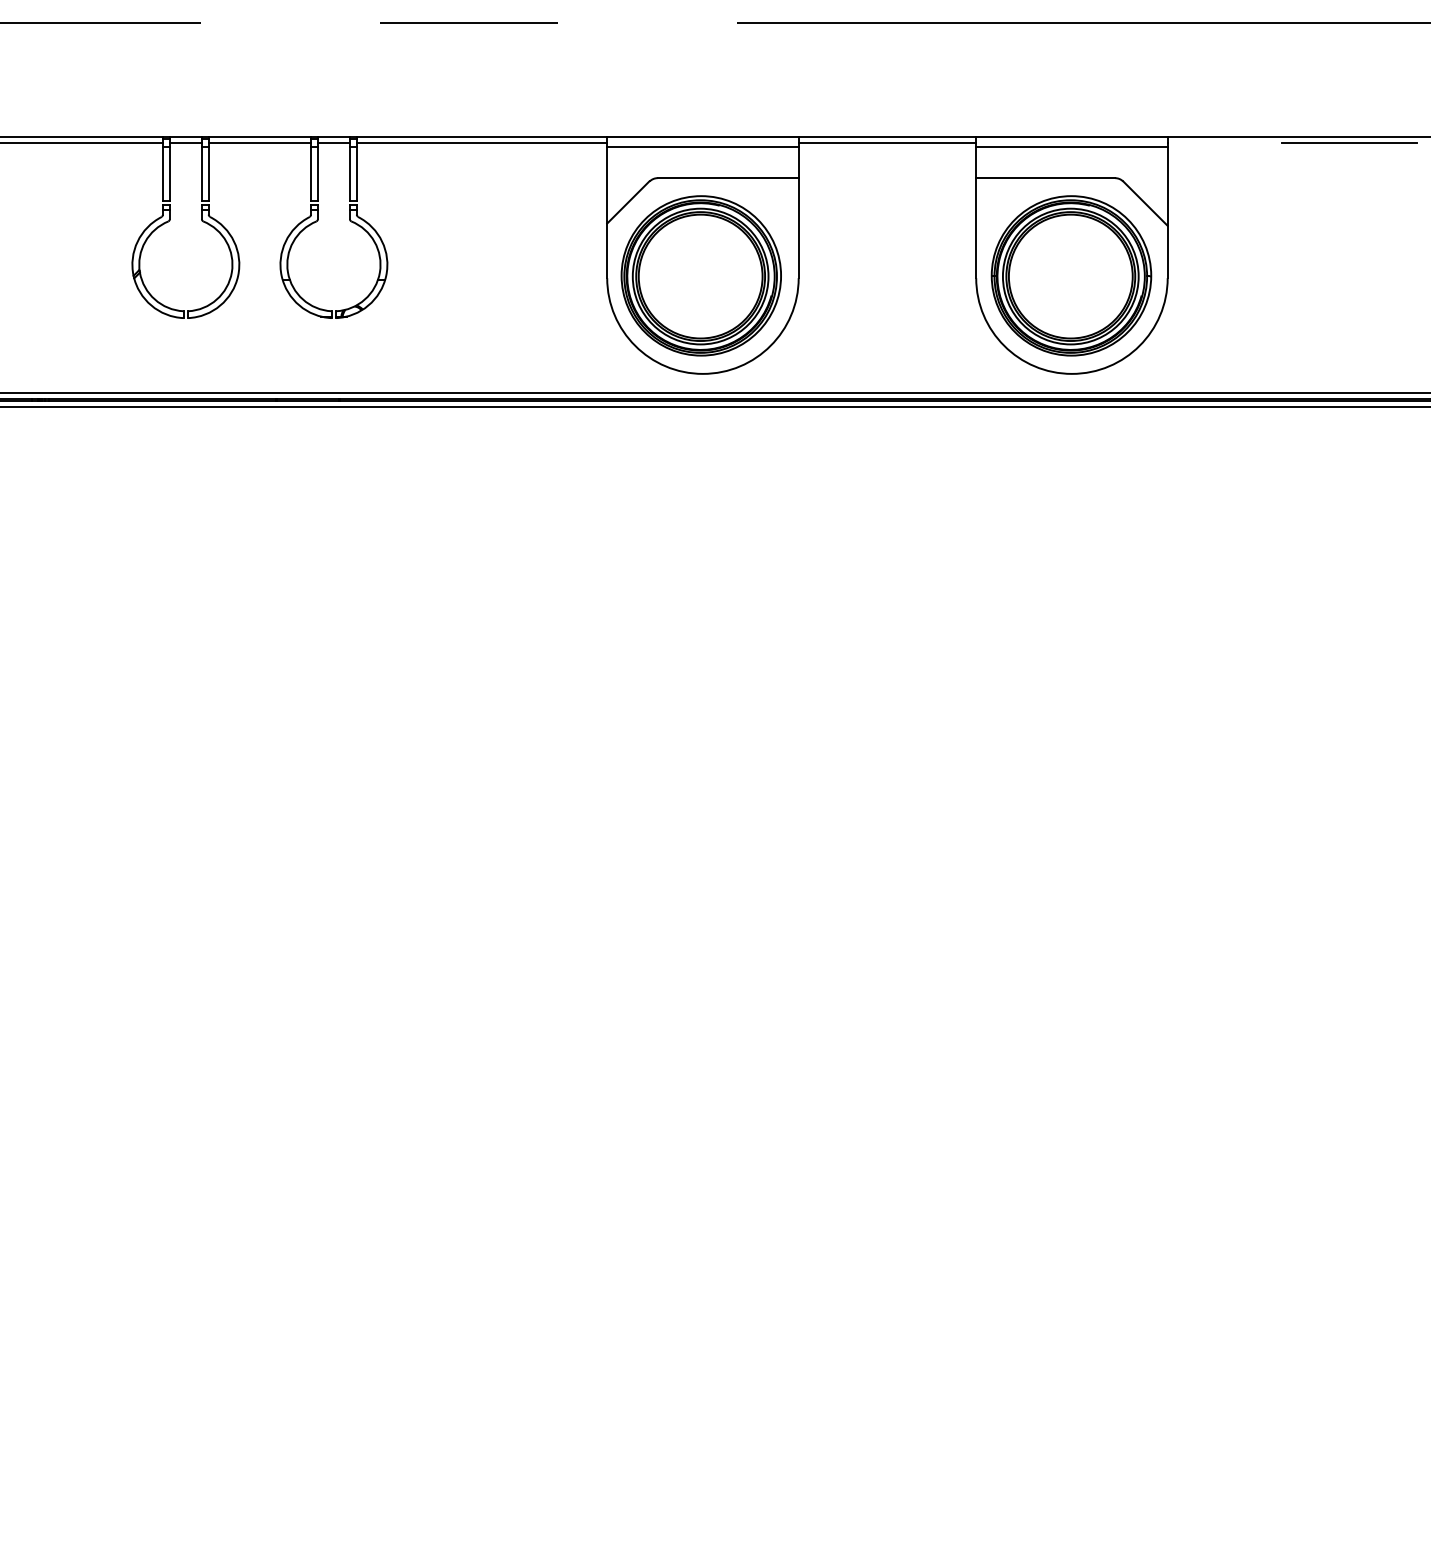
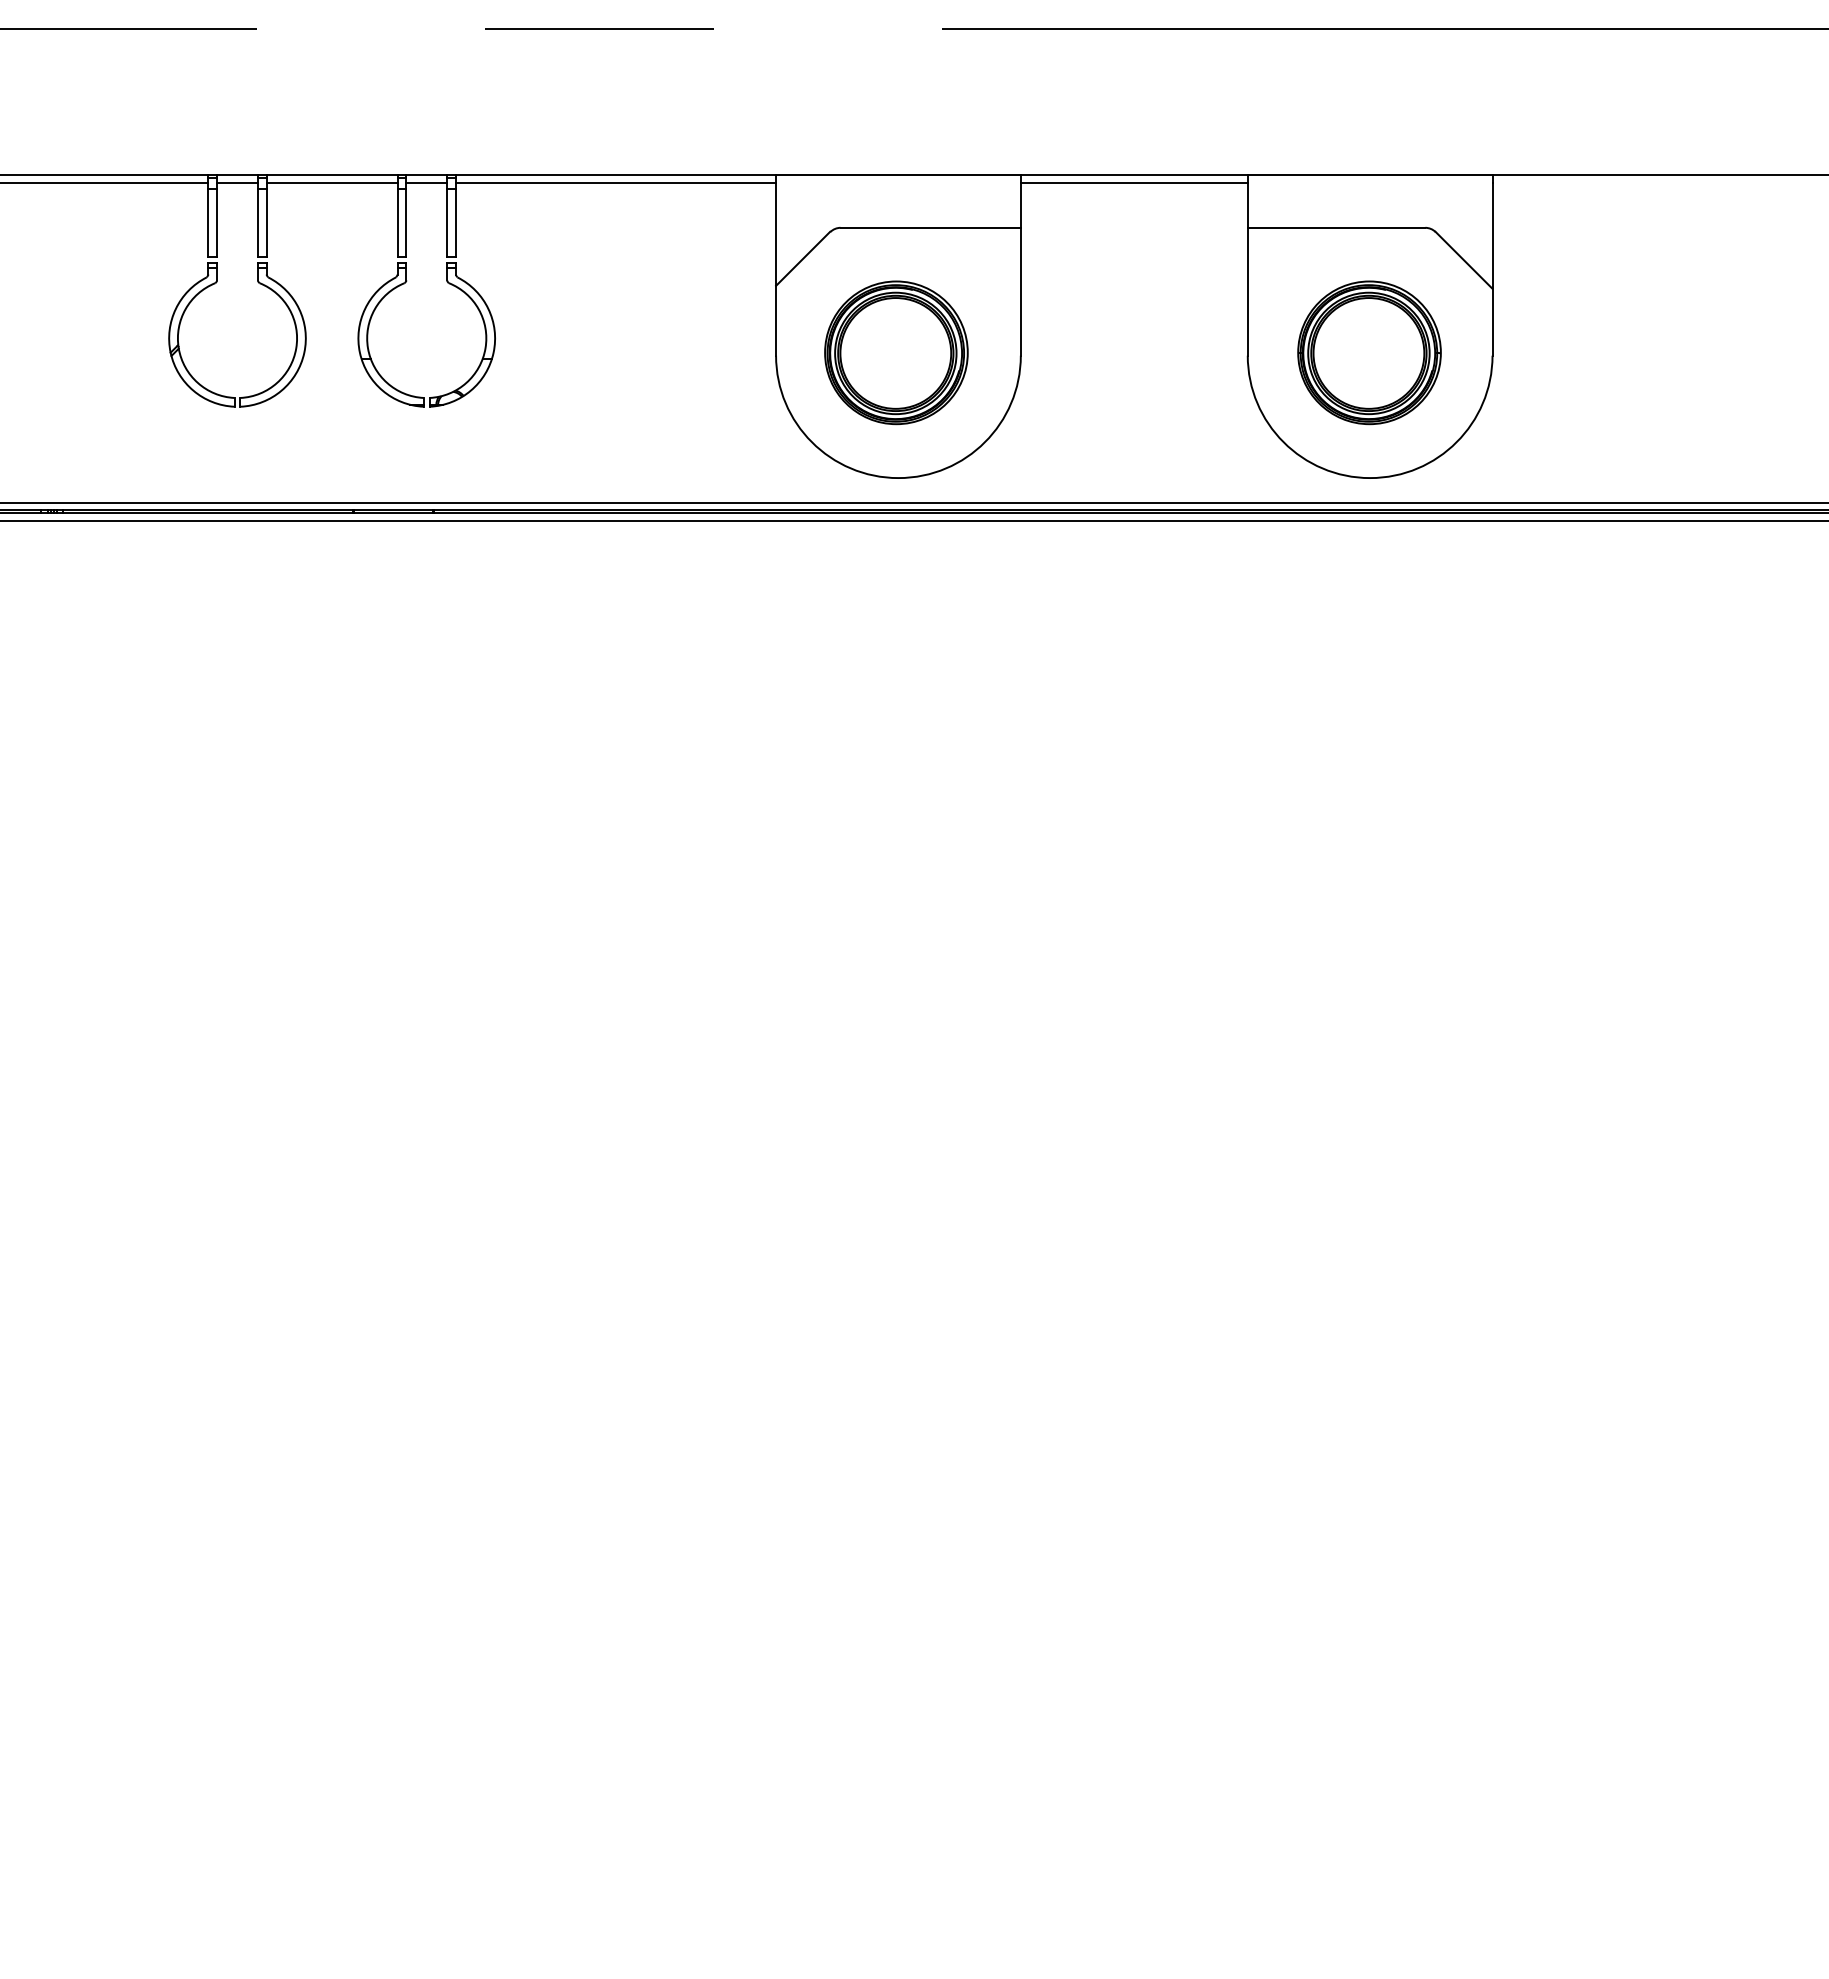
line: (1349, 142) -> (1724, 182), removed
line: (702, 147) -> (898, 188), removed
line: (1072, 147) -> (1370, 188), removed
part: (701, 275) -> (896, 352), size x0.7
part: (1071, 275) -> (1369, 352), size x0.7

